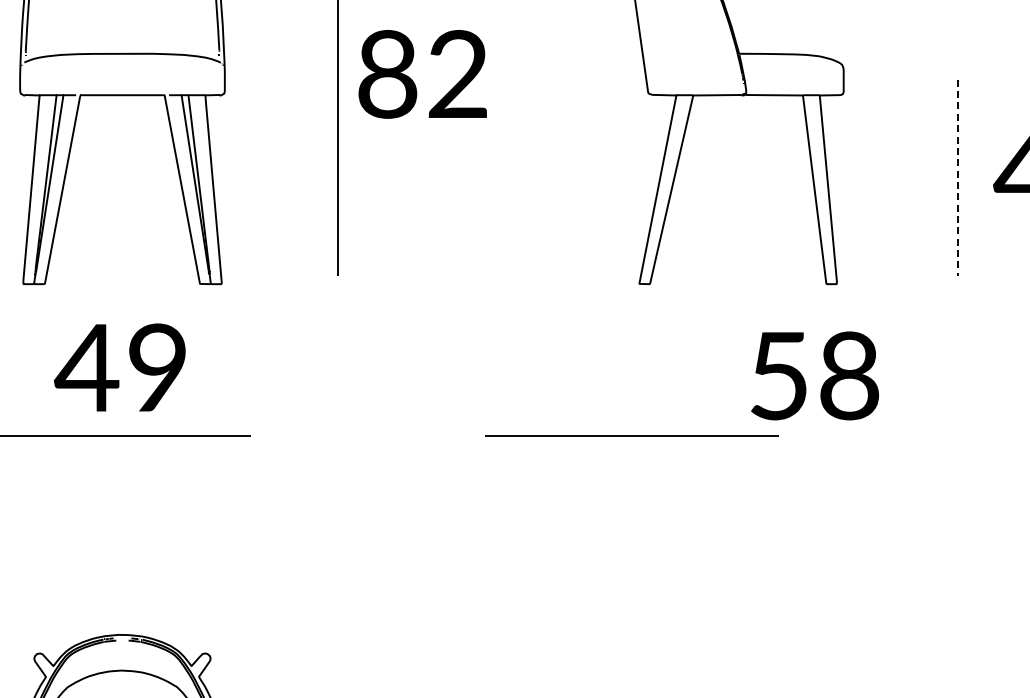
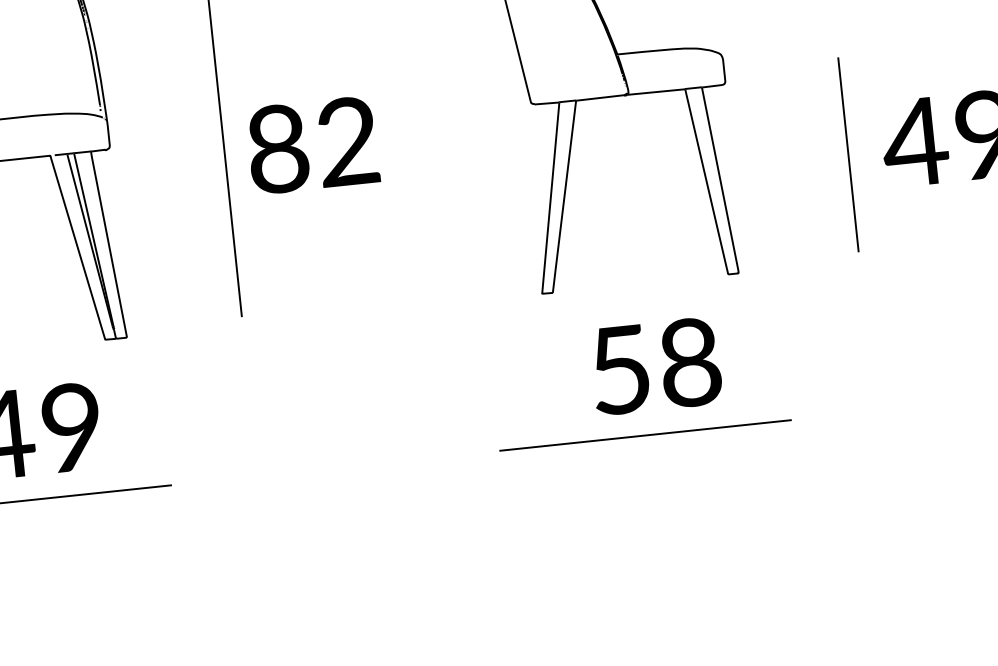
text: (422, 74) -> (312, 145), moved
line: (958, 178) -> (848, 155), dashed -> solid
text: (814, 375) -> (655, 365), moved
line: (631, 435) -> (644, 435), moved

